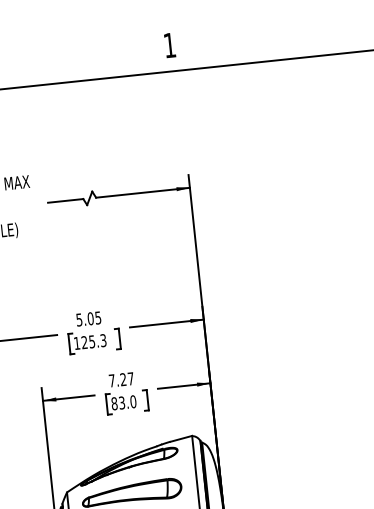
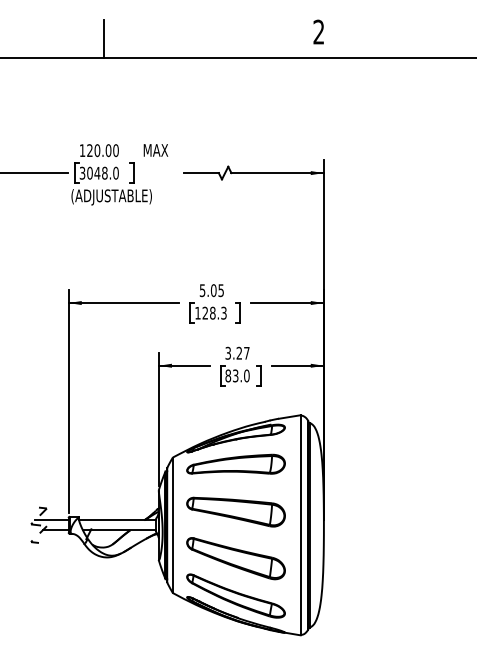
text: (169, 44) -> (318, 31), 1 -> 2
text: (91, 341) -> (212, 312), 125.3 -> 128.3
text: (111, 380) -> (227, 352), 7.27 -> 3.27

